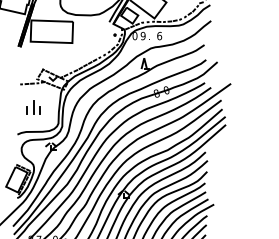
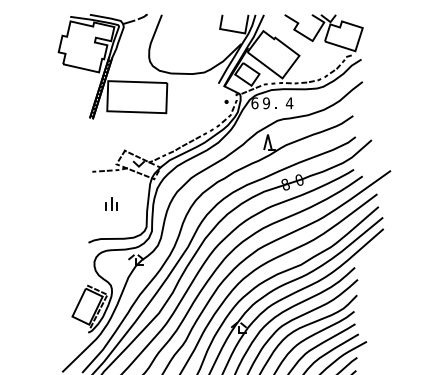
text: (134, 35) -> (254, 102), 0 -> 6
text: (159, 36) -> (289, 103), 6 -> 4
part: (33, 106) -> (111, 203), size x0.62

